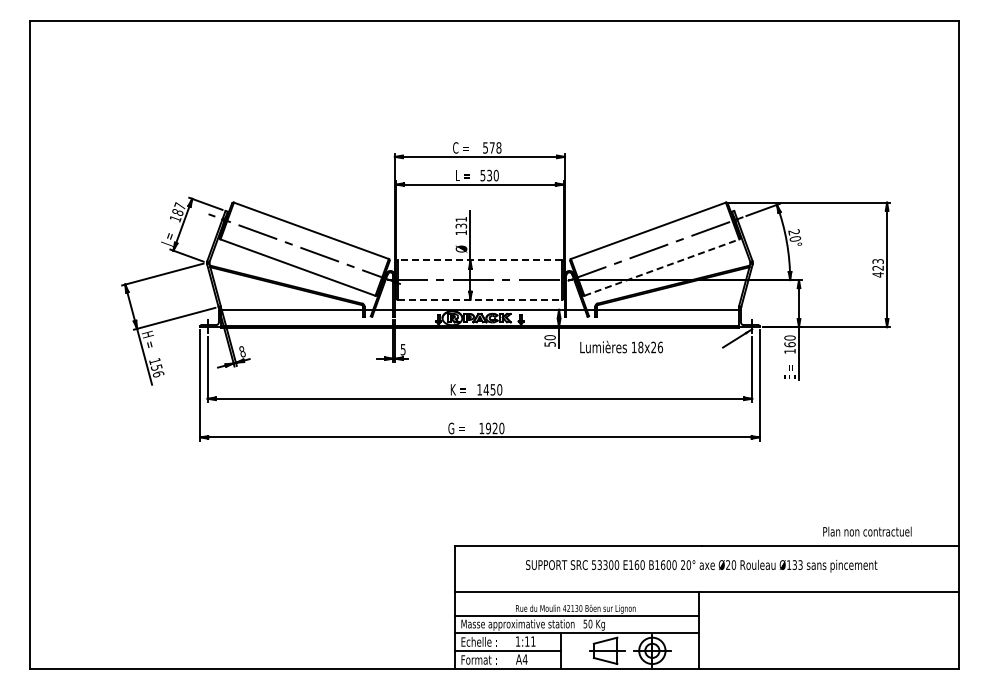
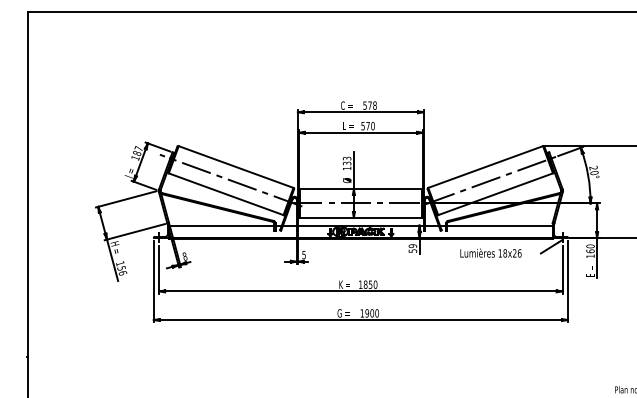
text: (489, 175) -> (367, 126), 530 -> 570
text: (461, 219) -> (347, 158), 131 -> 133
line: (479, 260) -> (360, 189), dashed -> solid
line: (662, 267) -> (496, 194), dashed -> solid
line: (480, 299) -> (361, 217), dashed -> solid
text: (549, 337) -> (412, 246), 50 -> 59
text: (621, 346) -> (490, 252), moved
text: (486, 389) -> (365, 284), 1450 -> 1850
text: (494, 428) -> (371, 313), 1920 -> 1900

